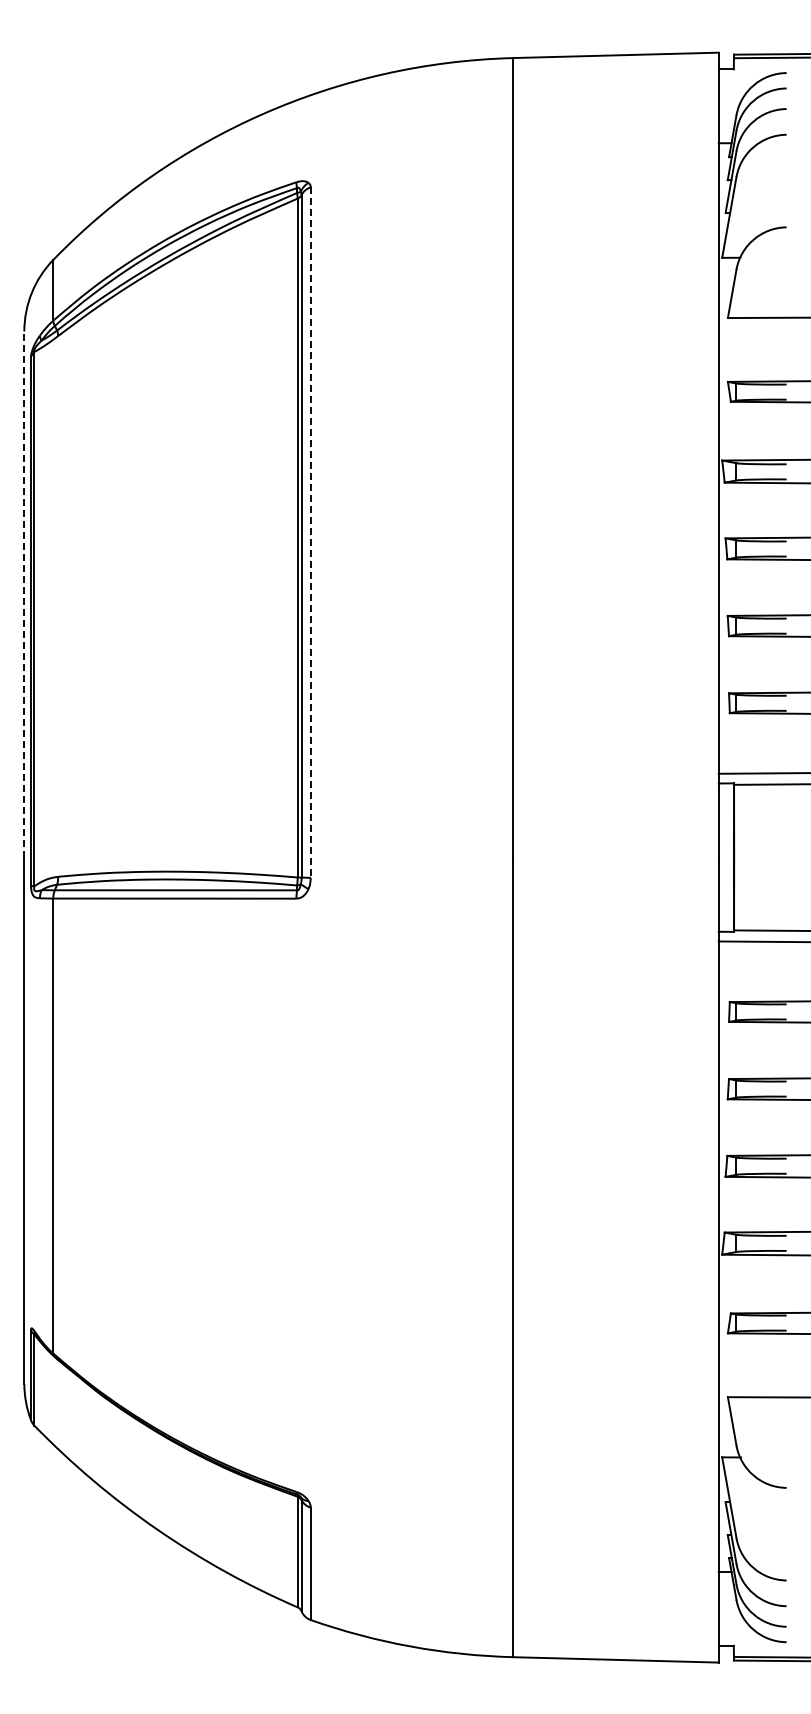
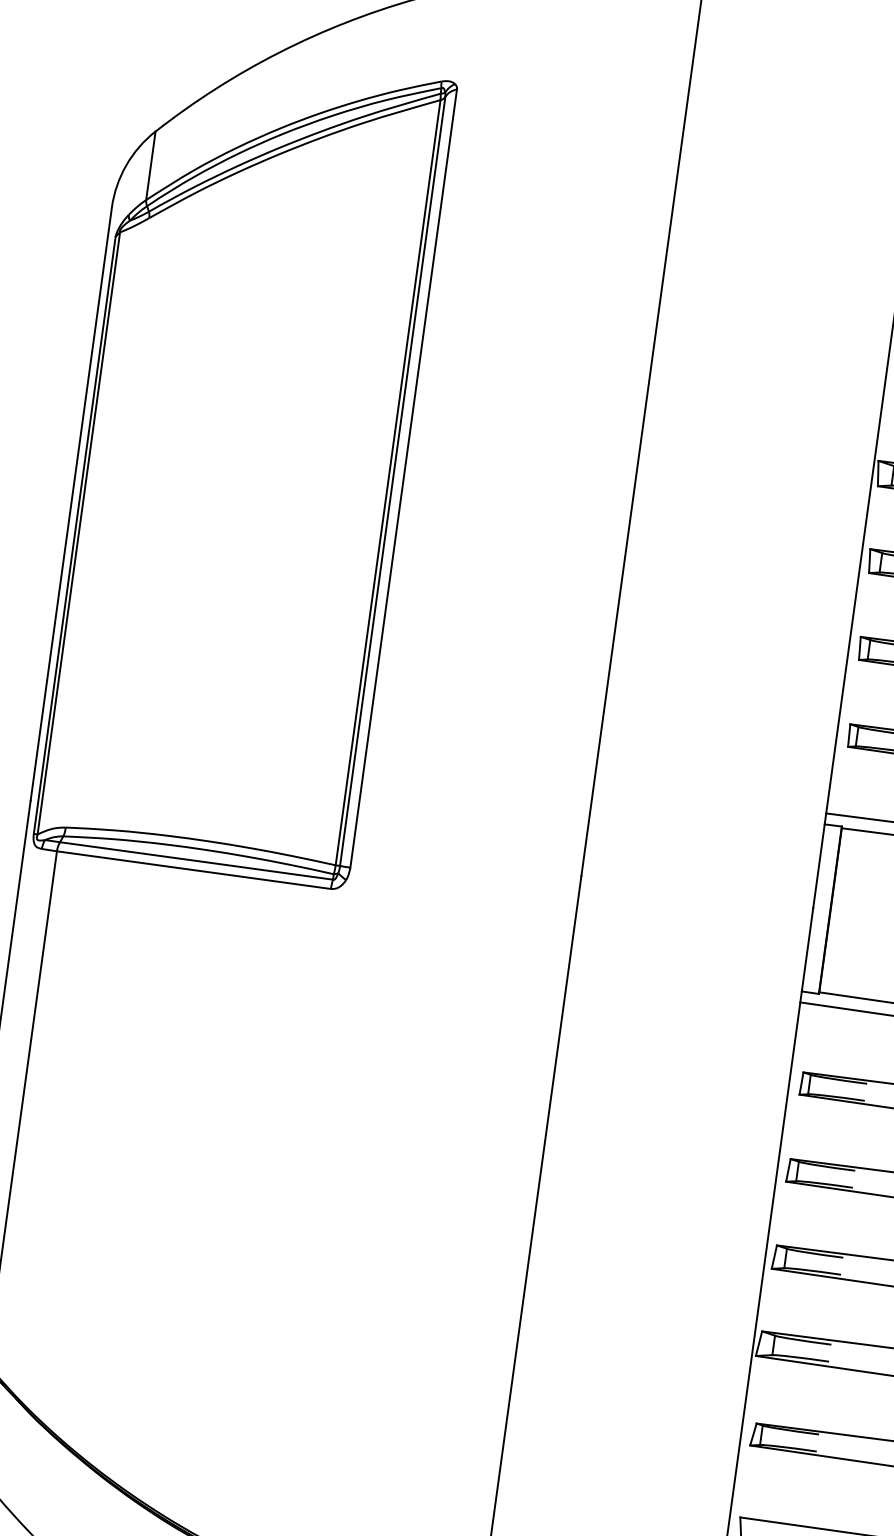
line: (310, 533) -> (403, 479), dashed -> solid
line: (24, 594) -> (71, 504), dashed -> solid

